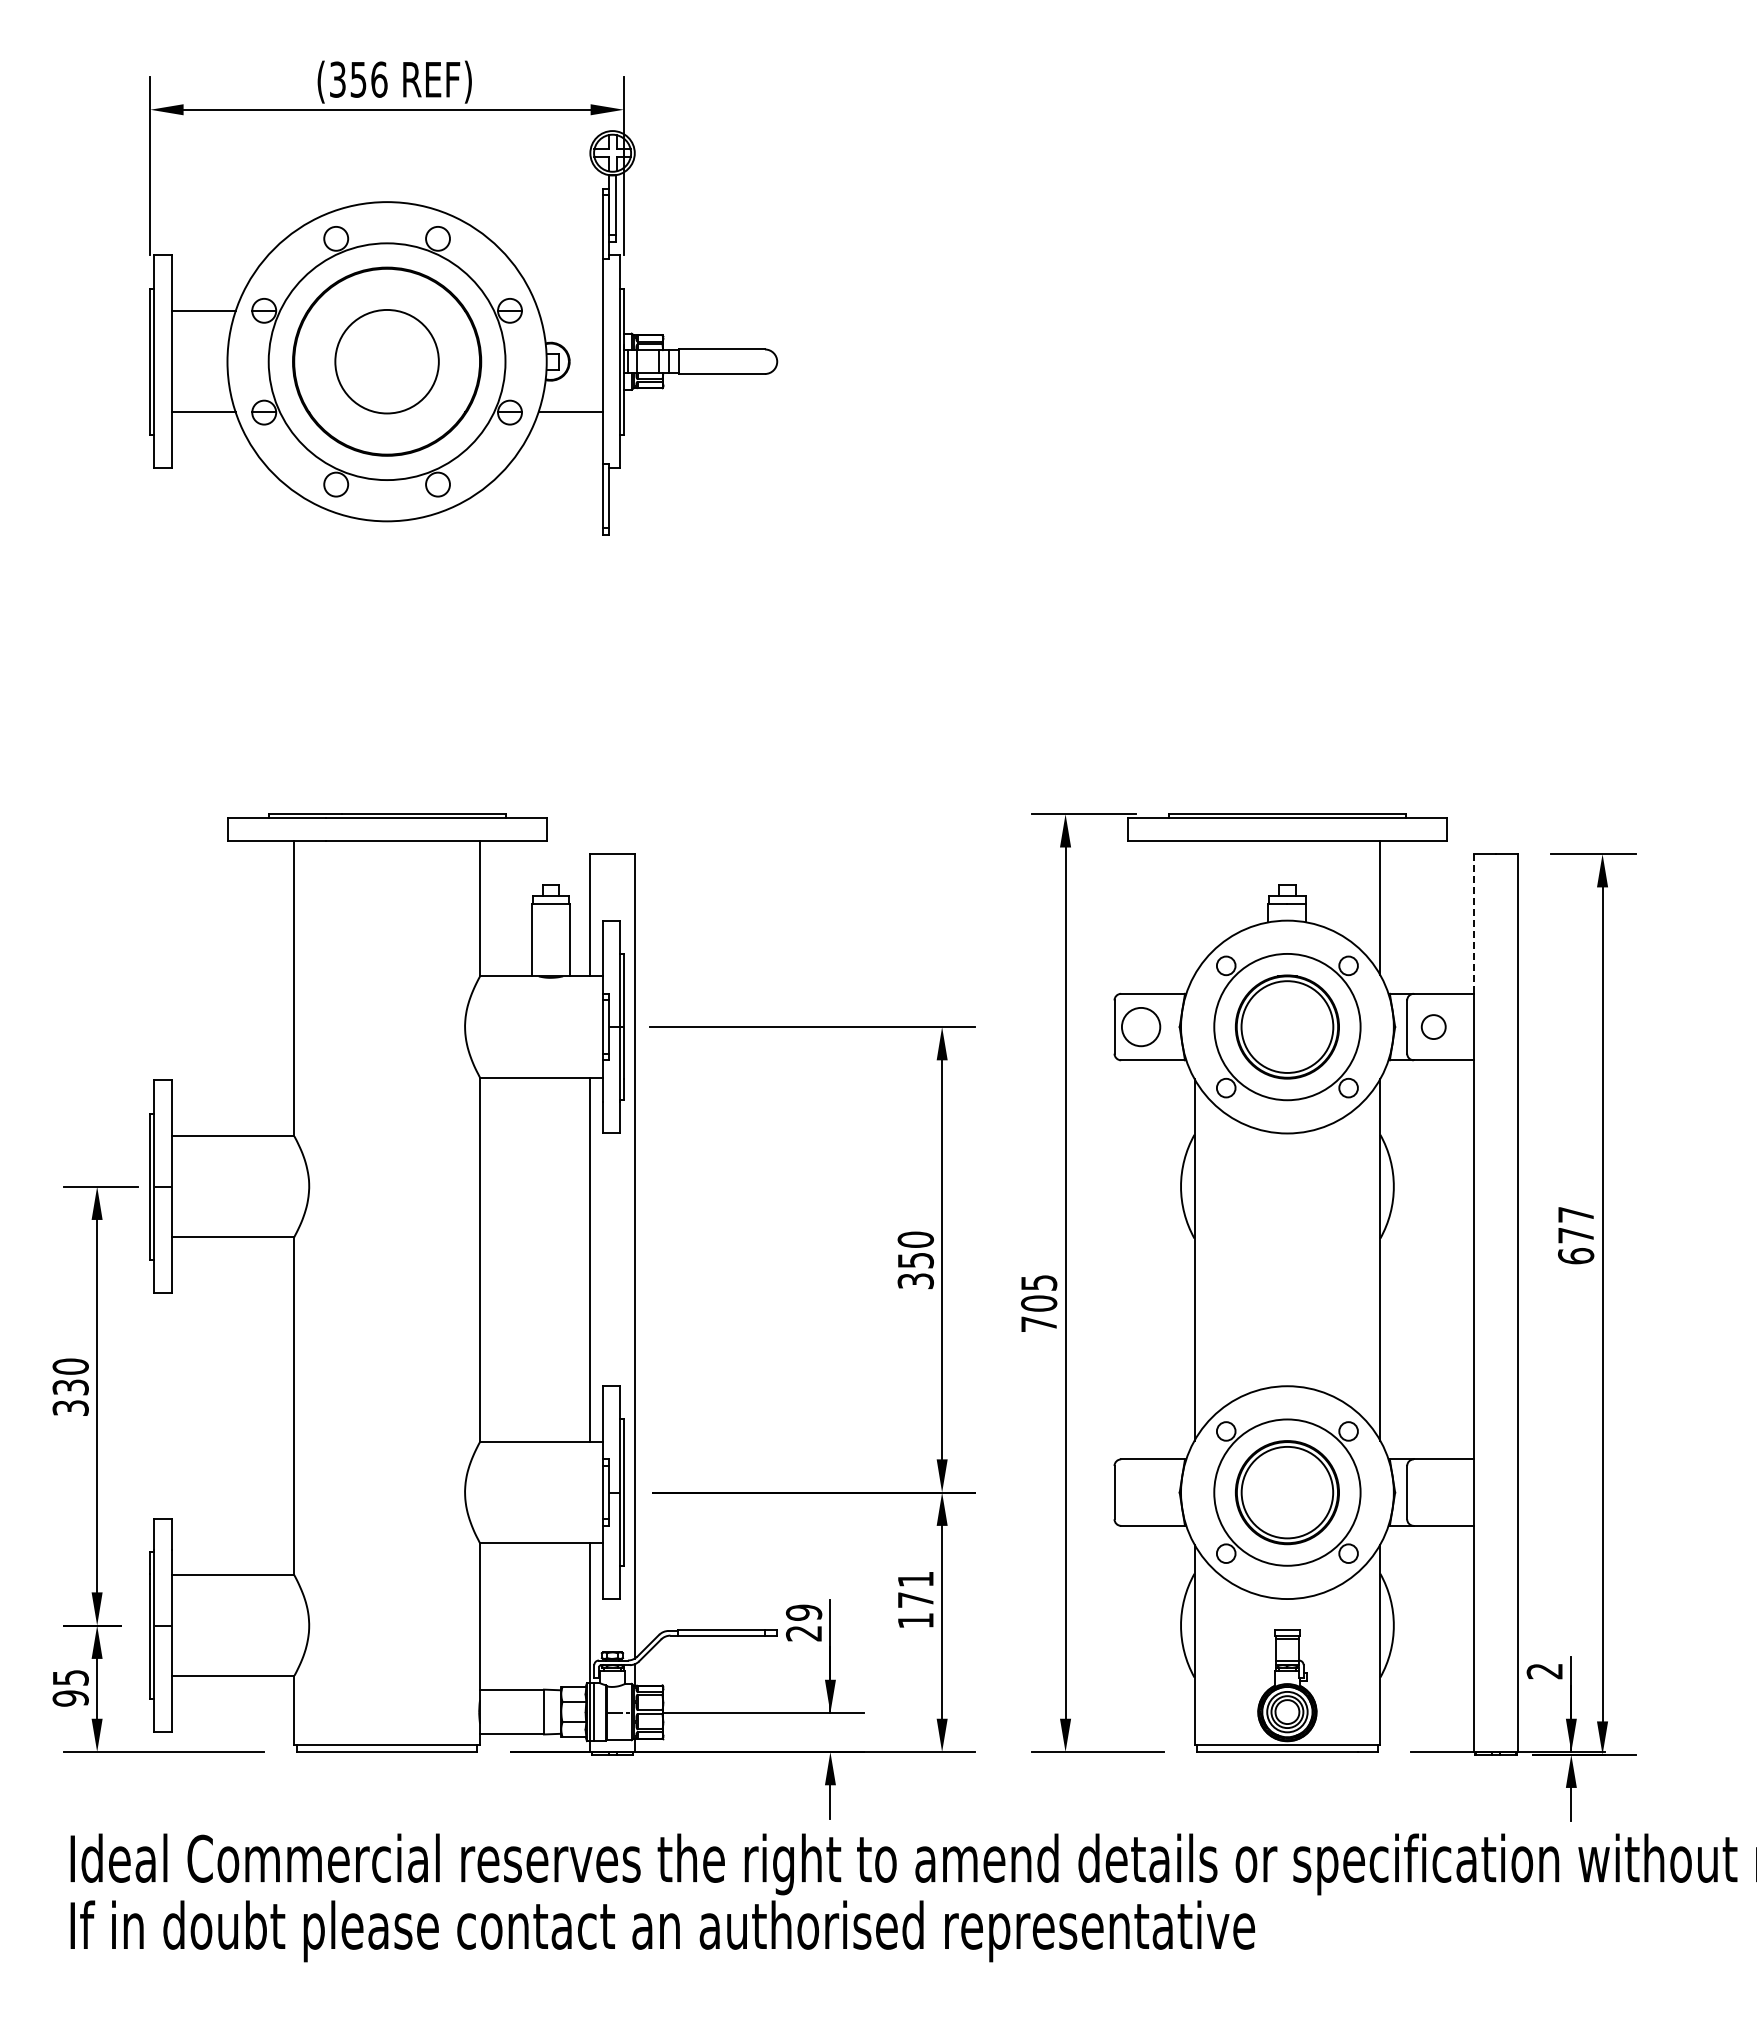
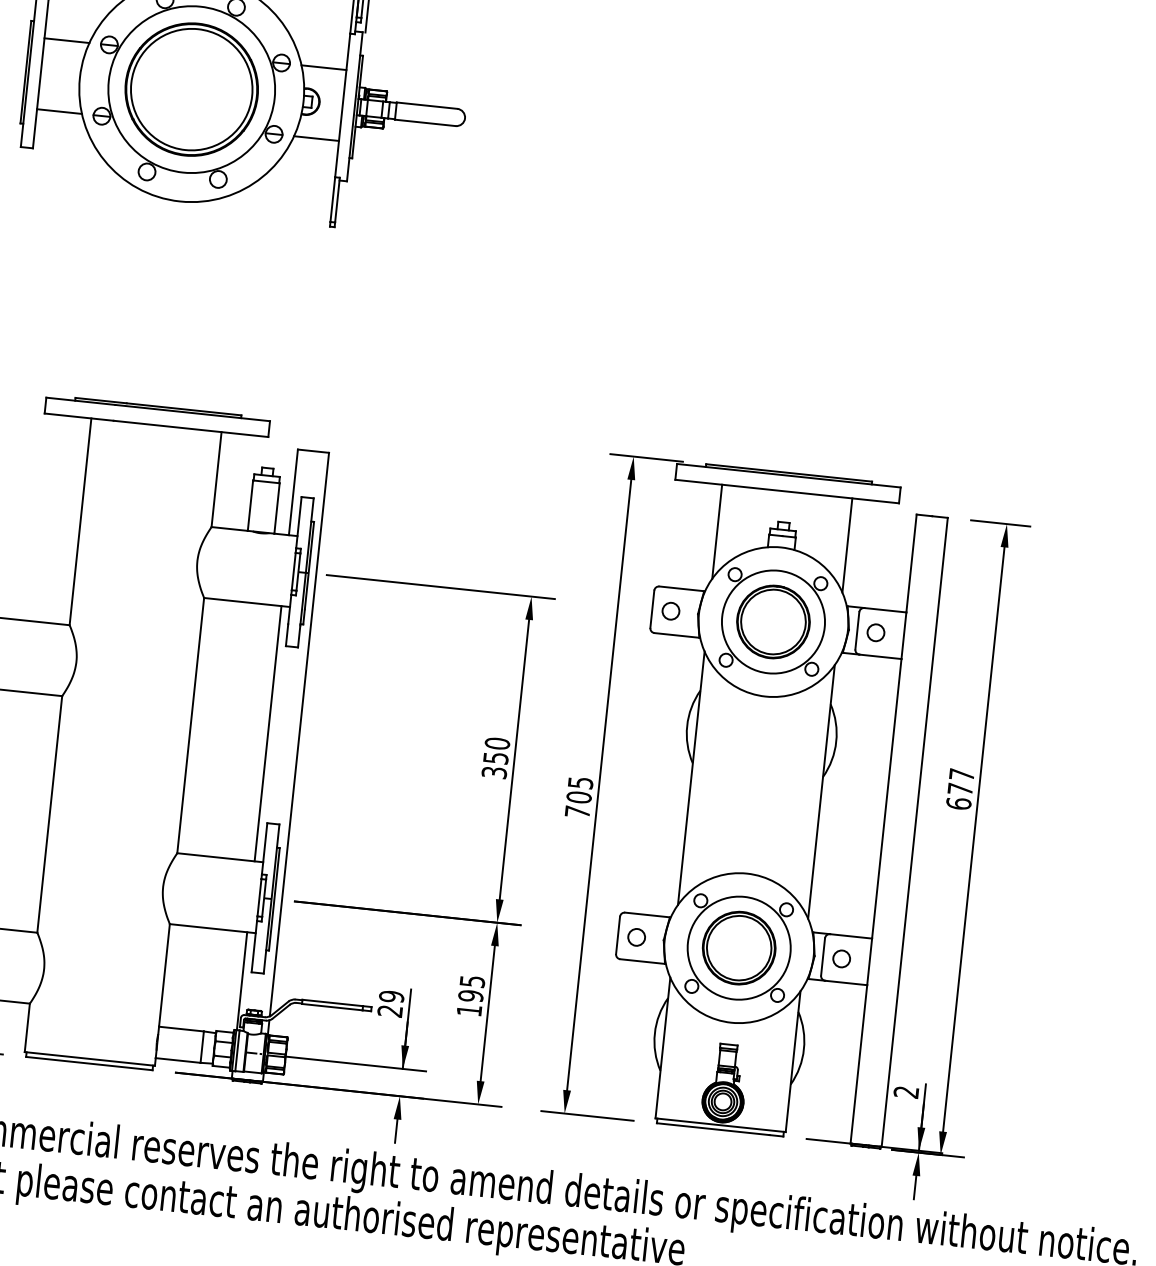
line: (570, 311) -> (323, 67), added
circle: (386, 361) -> (191, 89), size x1.67
line: (1194, 907) -> (717, 531), added
line: (1473, 923) -> (911, 563), dashed -> solid
circle: (1141, 1027) -> (671, 611), size x0.62
circle: (1140, 1492) -> (636, 937), added
circle: (1433, 1492) -> (841, 958), added
text: (915, 1589) -> (471, 988), 171 -> 195

